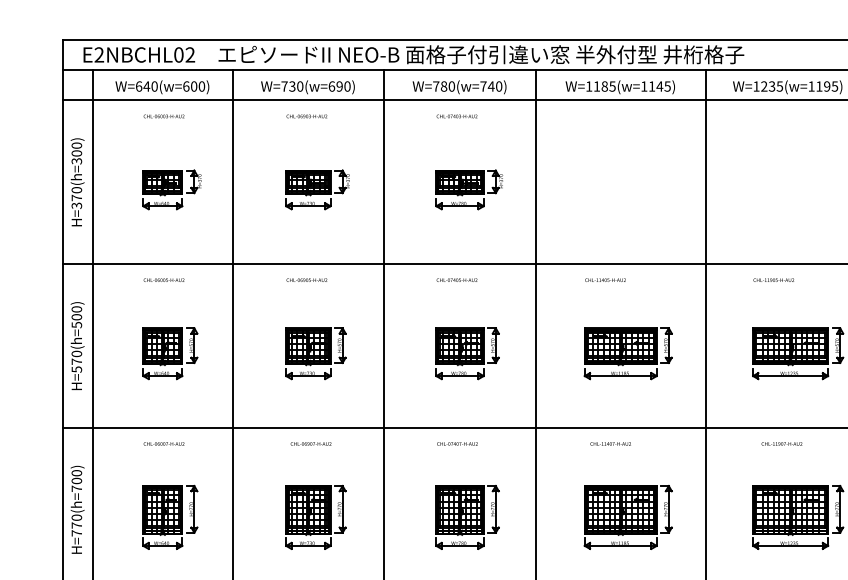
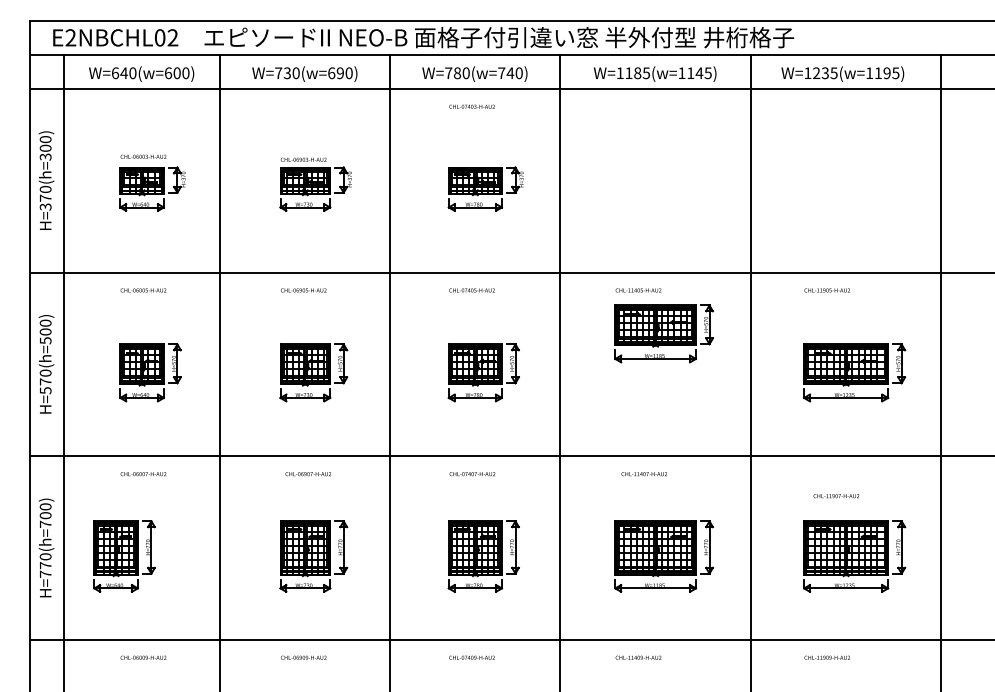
text: (164, 116) -> (143, 156), moved
text: (306, 116) -> (303, 159), moved
part: (627, 353) -> (663, 333), moved
text: (782, 444) -> (836, 496), moved
part: (170, 517) -> (124, 556), moved

